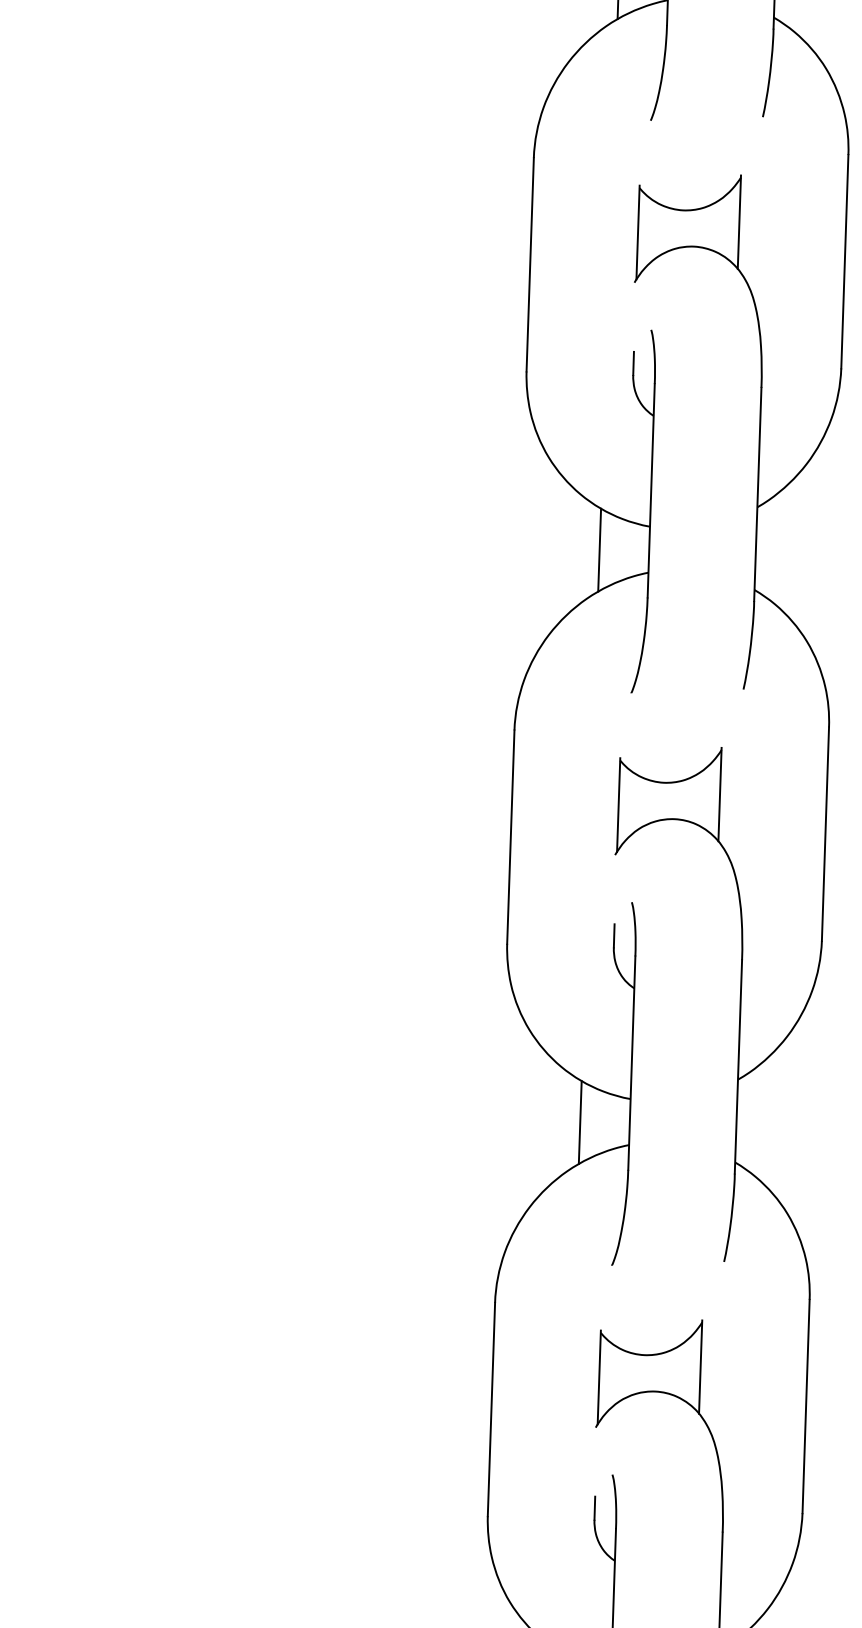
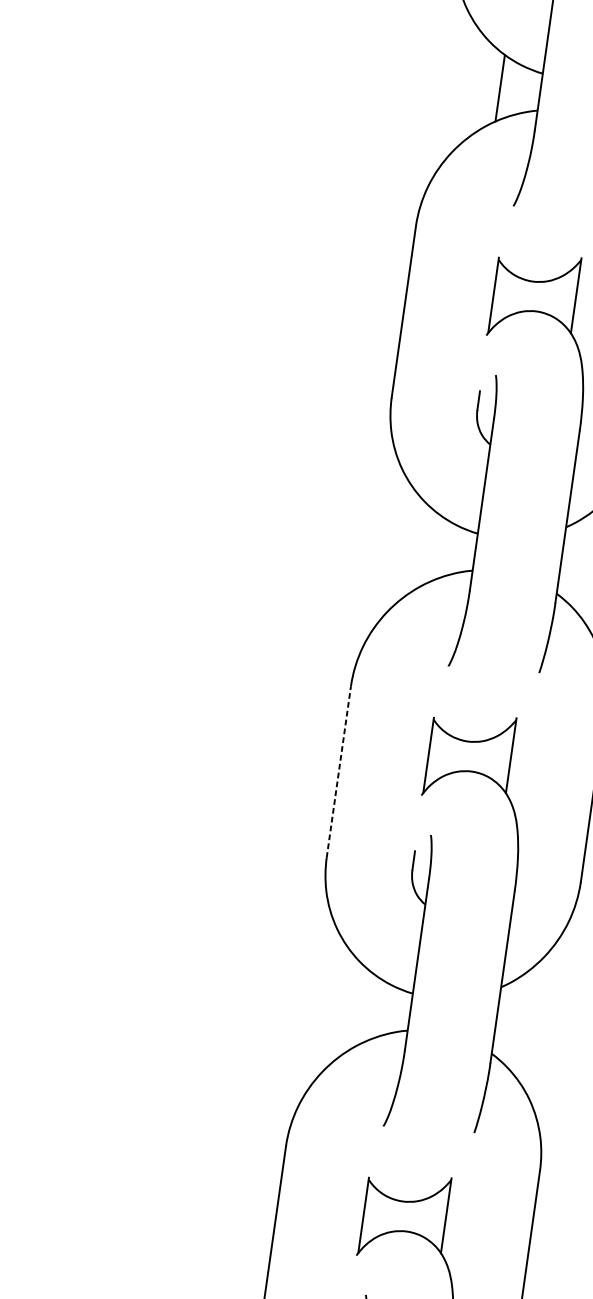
line: (599, 549) -> (435, 547), removed
line: (510, 837) -> (338, 772), solid -> dashed
line: (579, 1122) -> (369, 1008), removed

